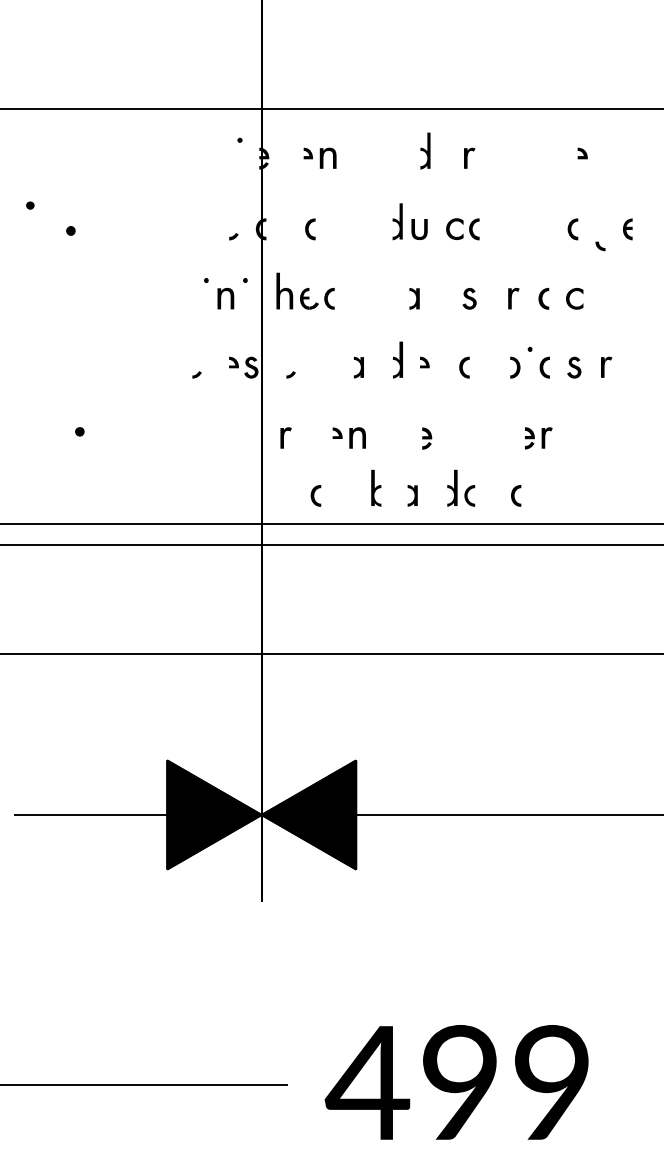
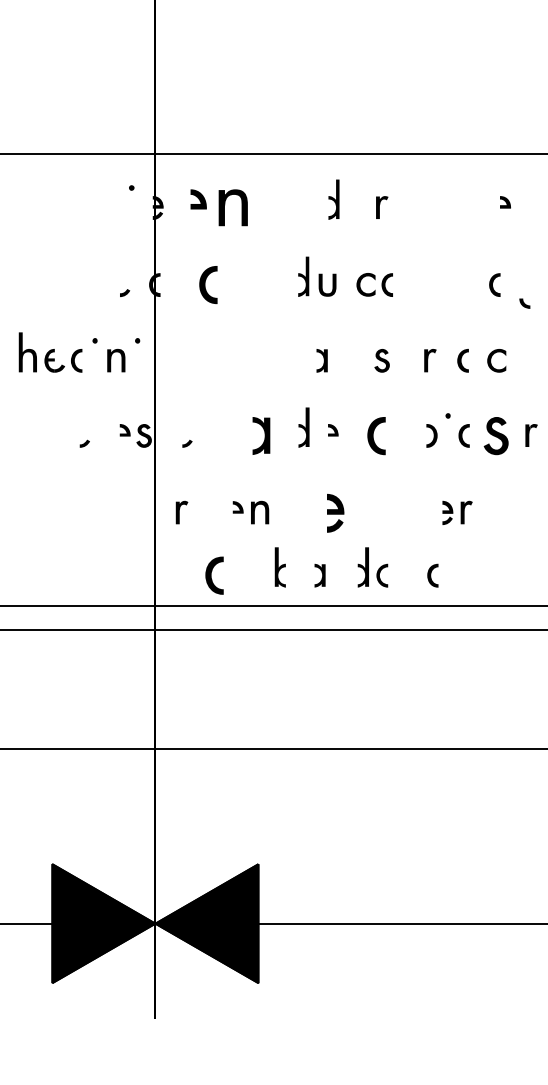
part: (319, 157) -> (218, 206), size x1.6
part: (310, 229) -> (208, 285), size x1.6
part: (305, 290) -> (50, 351), moved
part: (358, 367) -> (260, 435), size x1.6
part: (464, 367) -> (376, 435), size x1.6
part: (574, 367) -> (496, 435), size x1.6
part: (427, 438) -> (336, 513), size x1.6
part: (315, 495) -> (214, 575), size x1.6

